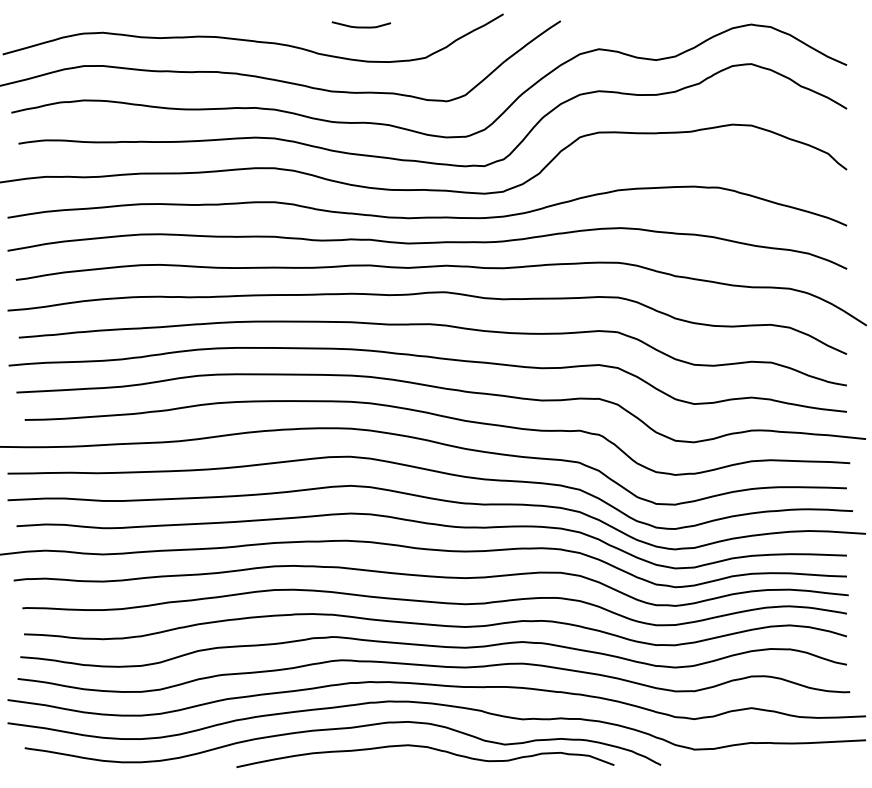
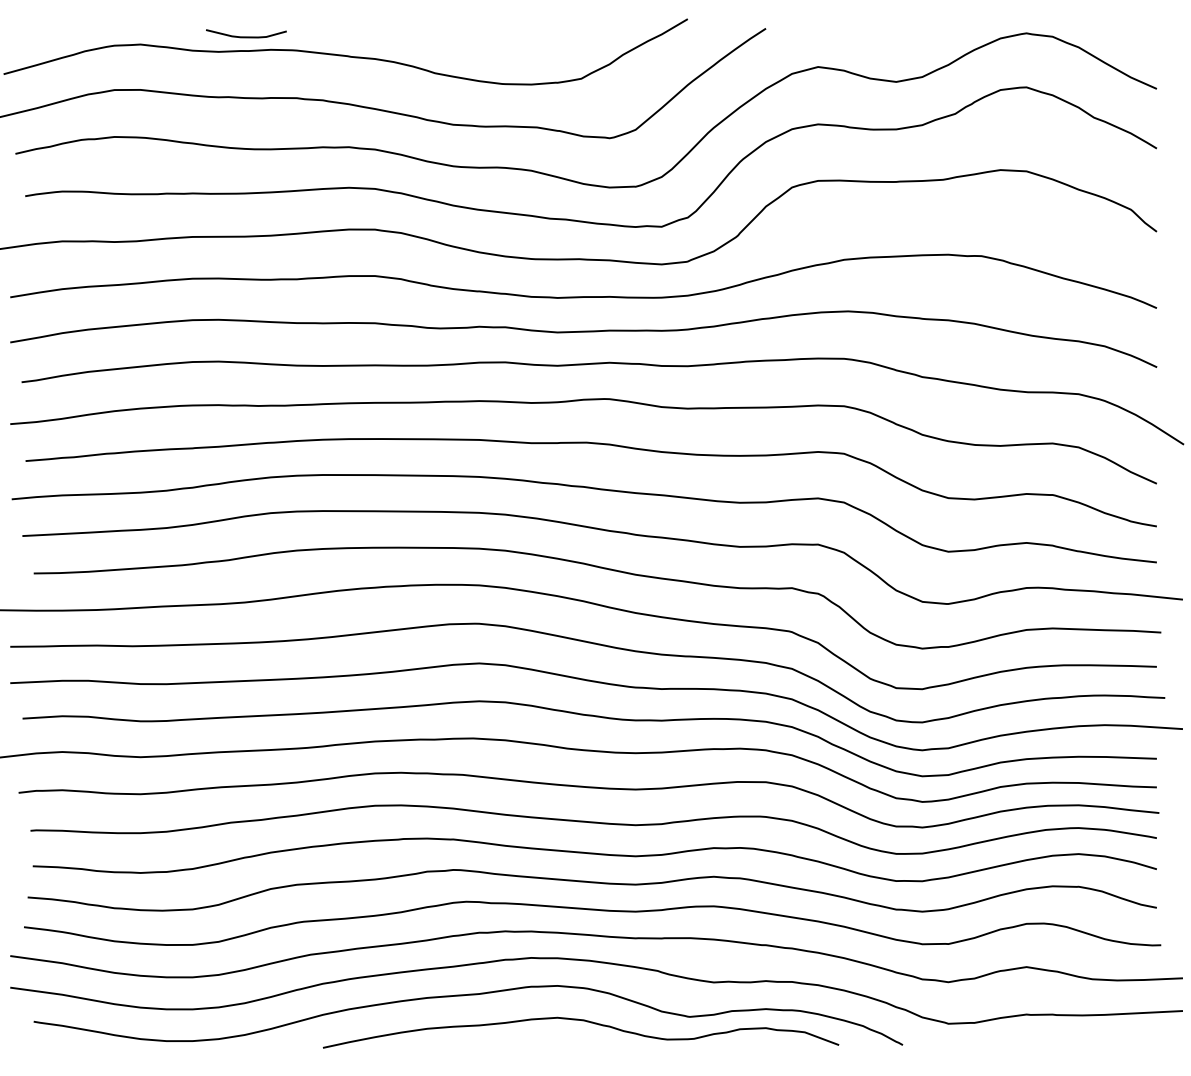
curve: (361, 26) -> (246, 35), moved

